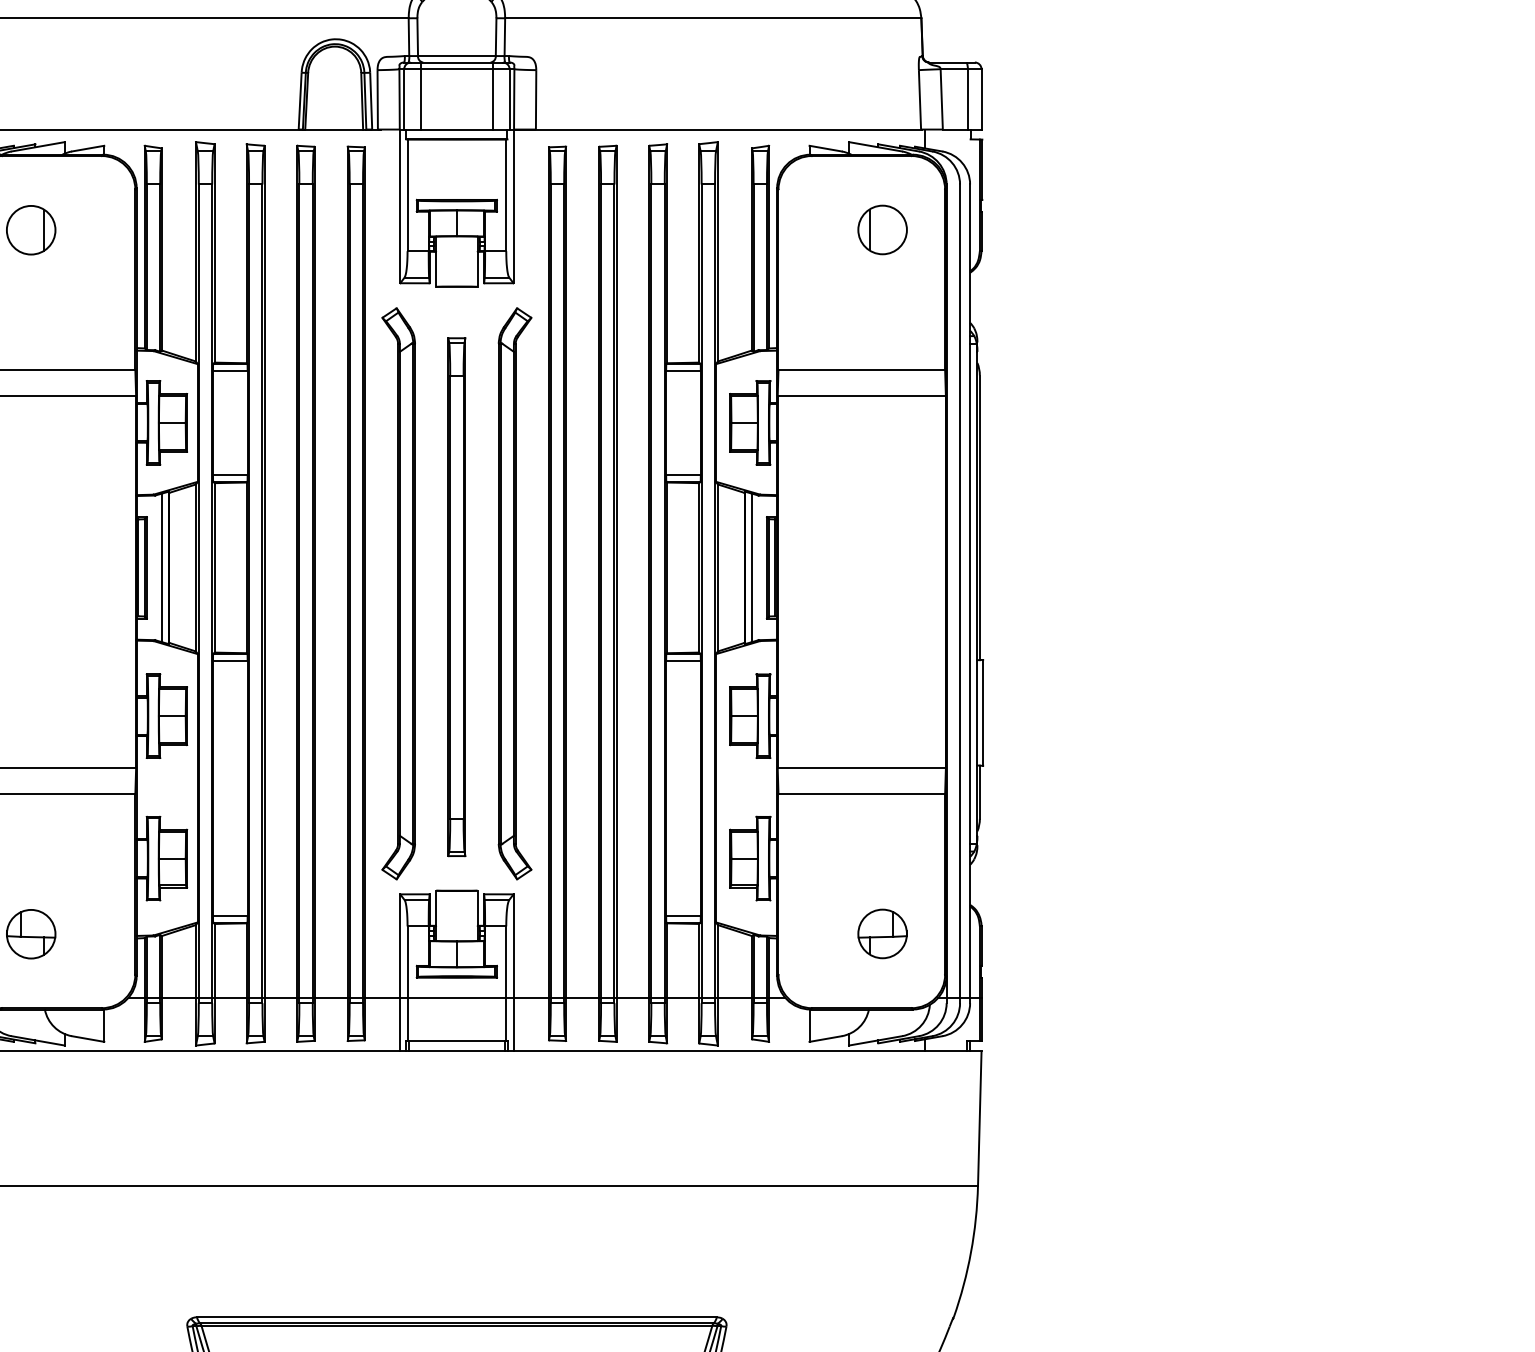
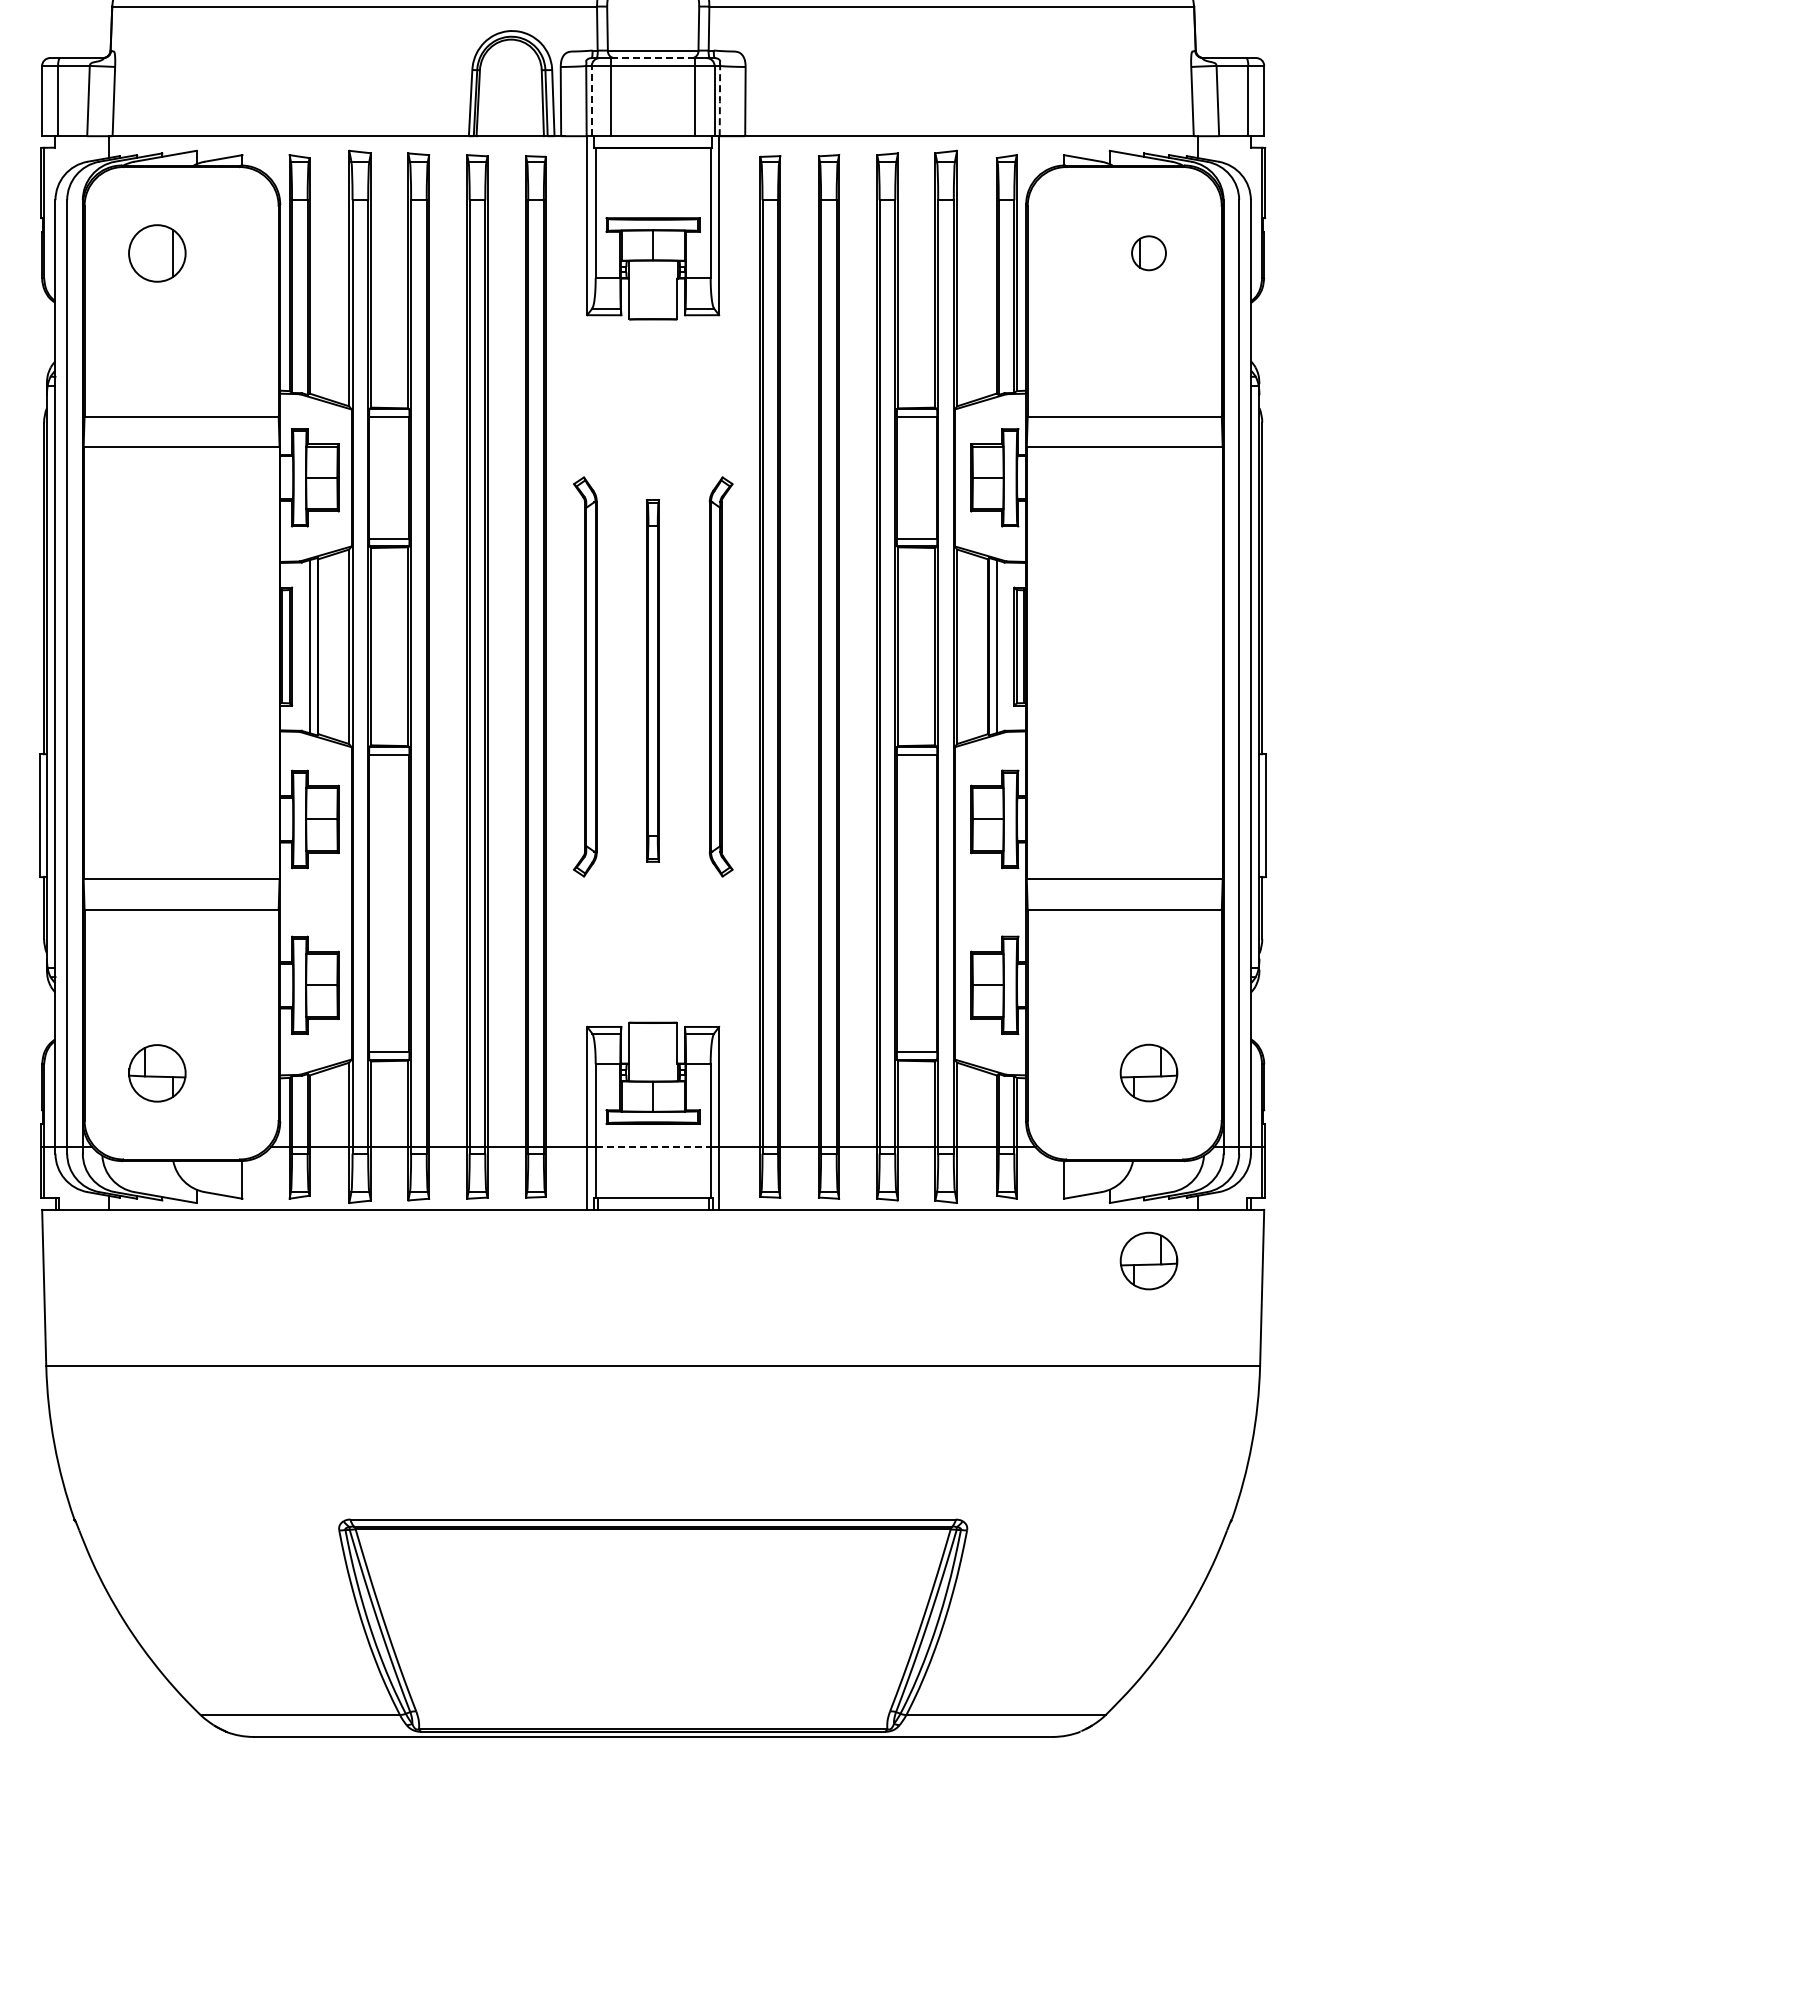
line: (457, 62) -> (653, 58), solid -> dashed
line: (403, 98) -> (591, 100), solid -> dashed
line: (513, 99) -> (719, 101), solid -> dashed
part: (882, 230) -> (1148, 253), size x0.6
part: (398, 593) -> (585, 676), size x0.6
part: (515, 593) -> (721, 676), size x0.6
part: (456, 596) -> (652, 680), size x0.6
line: (457, 997) -> (653, 1147), solid -> dashed
part: (882, 1094) -> (1148, 1260), added

